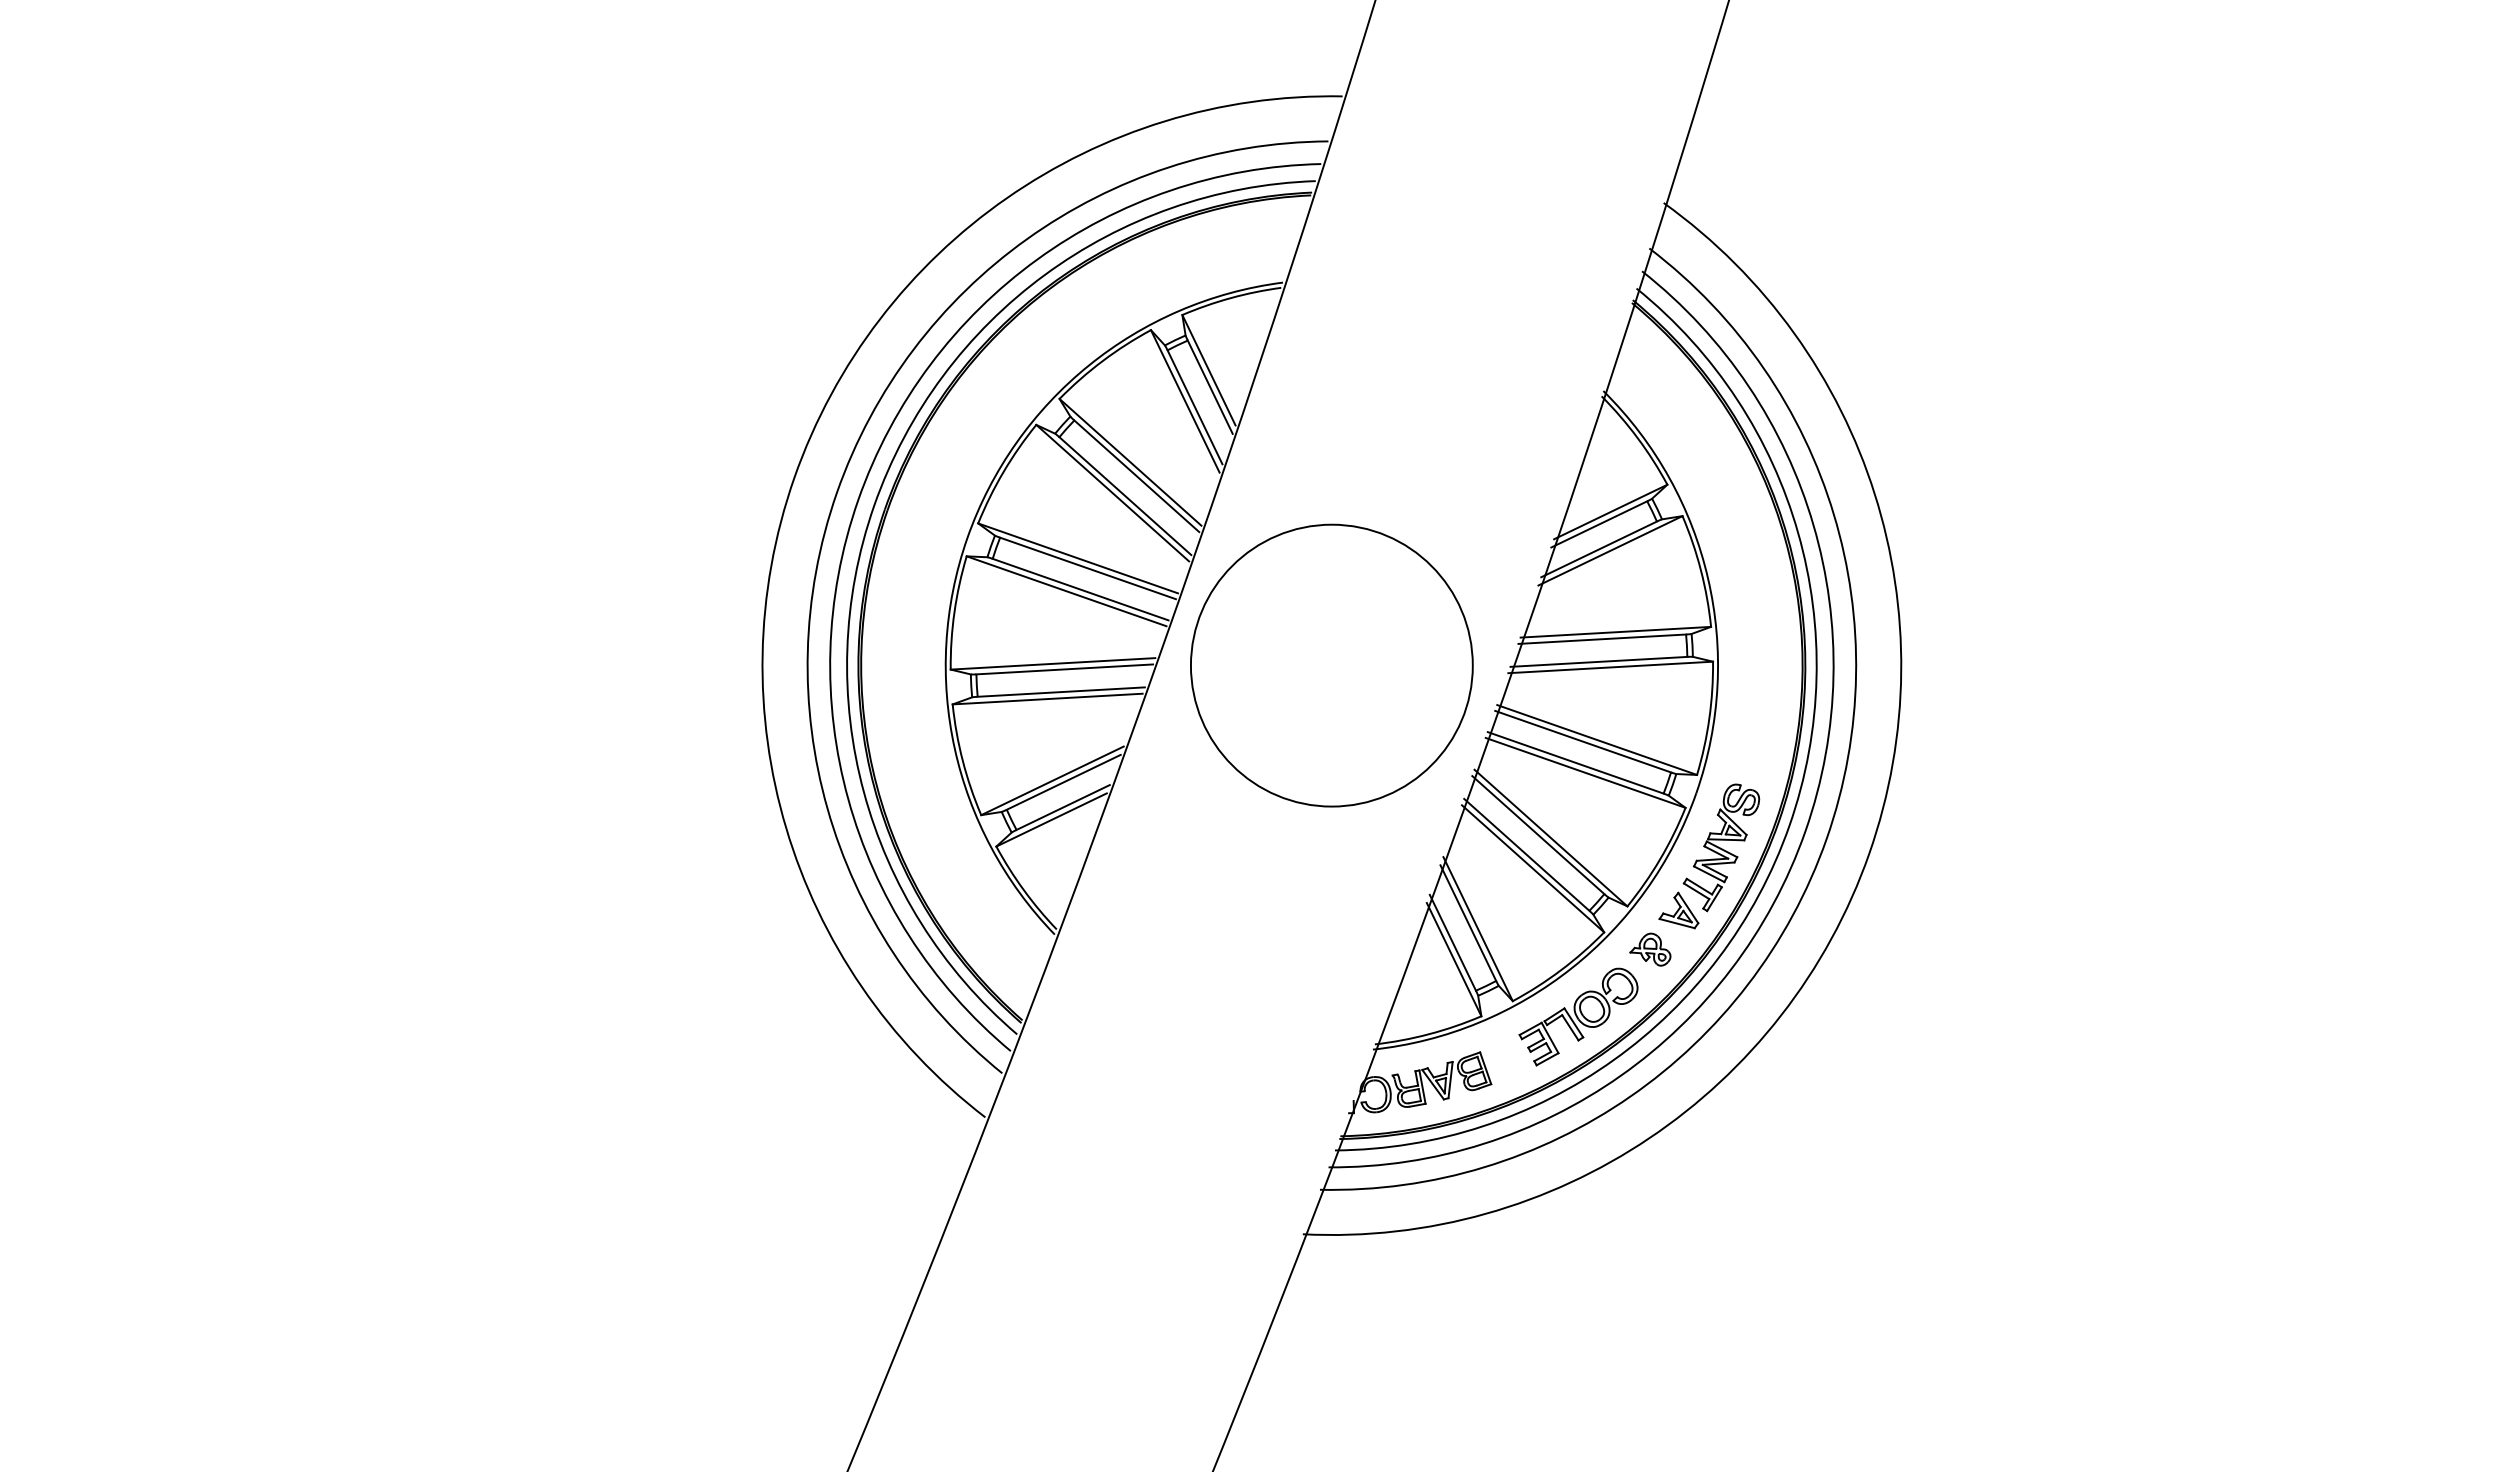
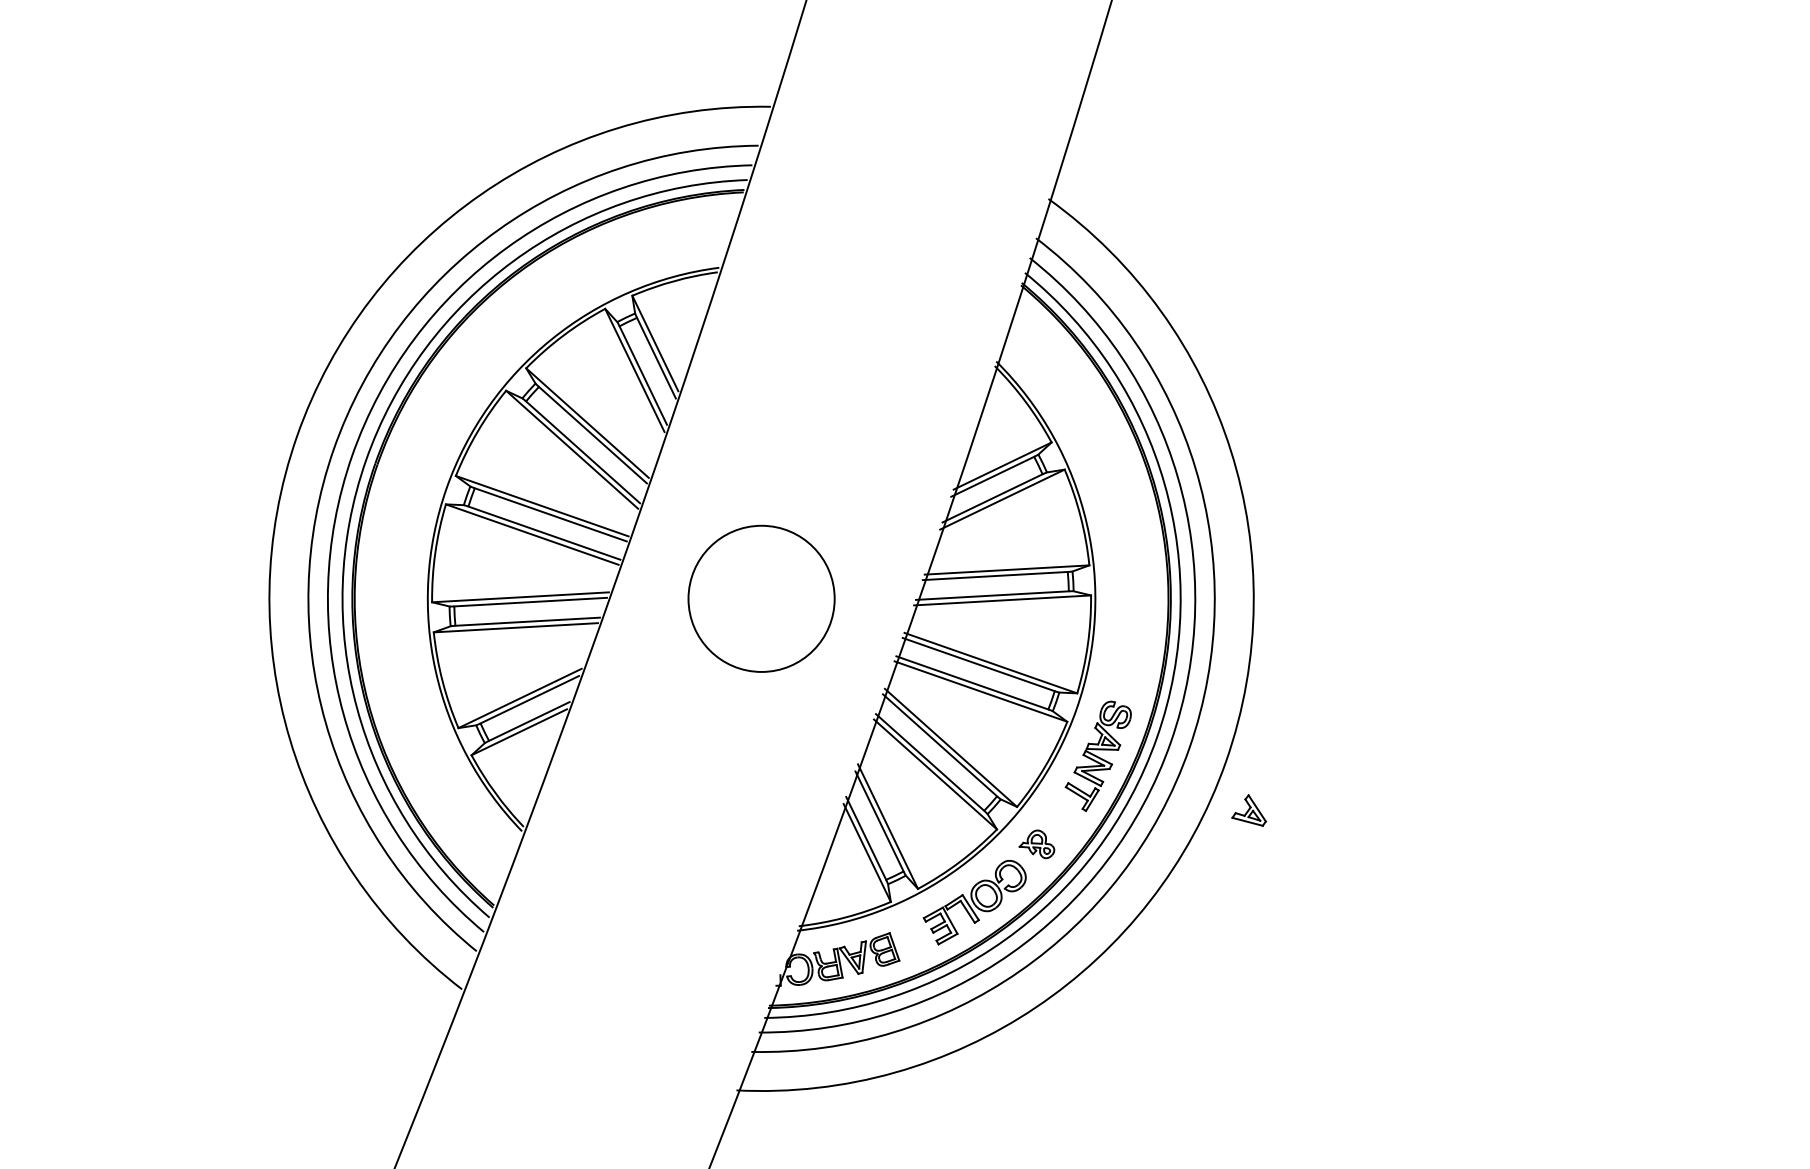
circle: (1331, 665) -> (761, 598), size x0.6
part: (1678, 910) -> (1248, 810), moved

